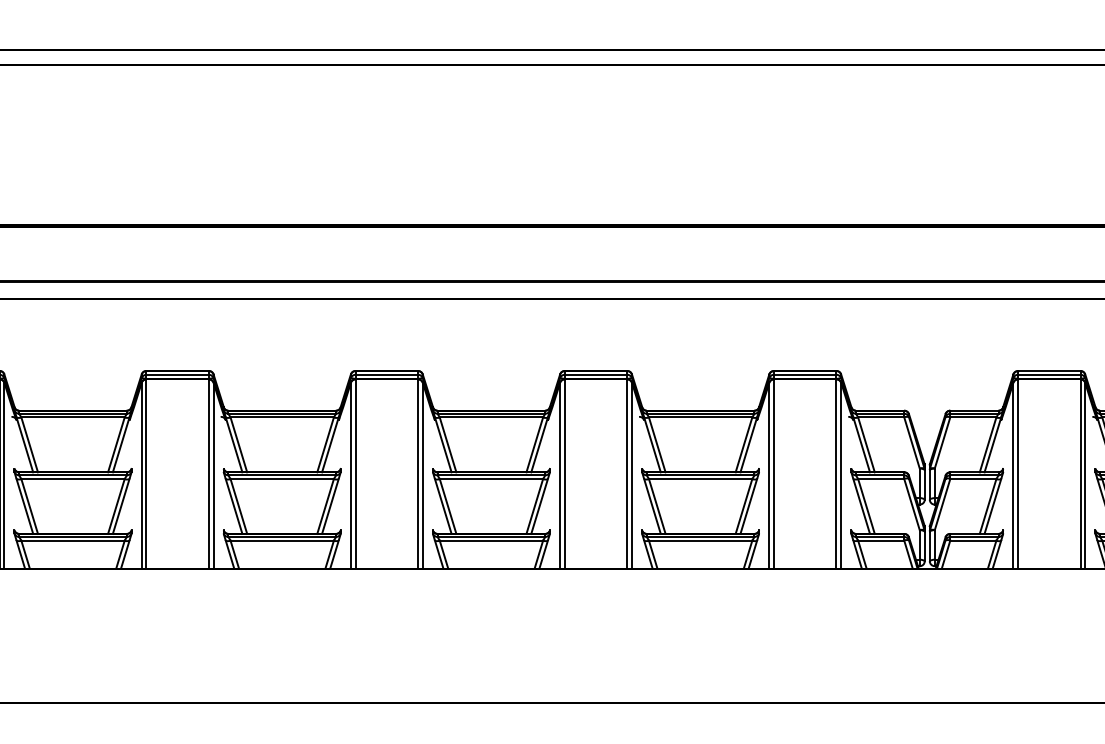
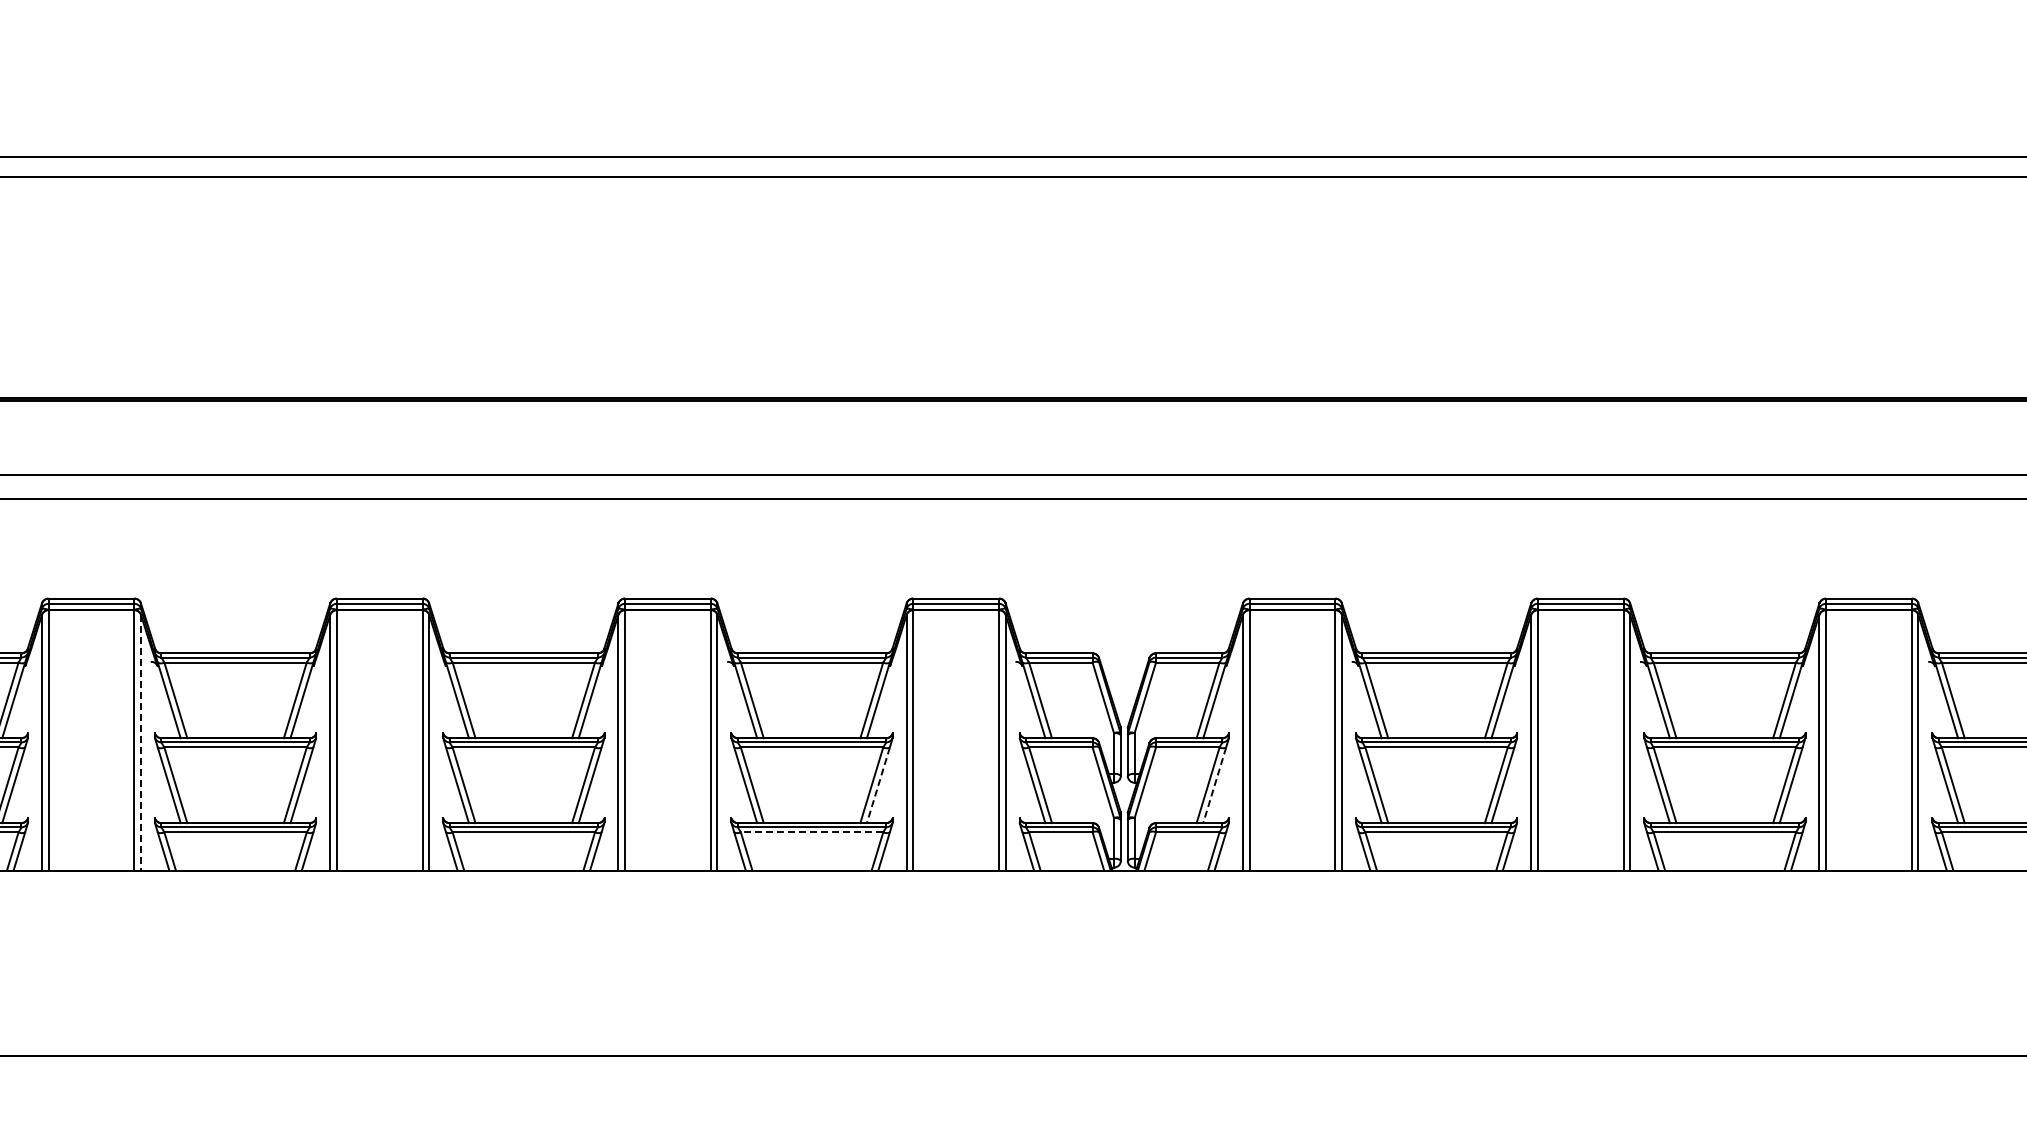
line: (213, 476) -> (141, 743), solid -> dashed
line: (748, 506) -> (878, 785), solid -> dashed
line: (992, 506) -> (1214, 785), solid -> dashed
line: (700, 540) -> (811, 832), solid -> dashed

